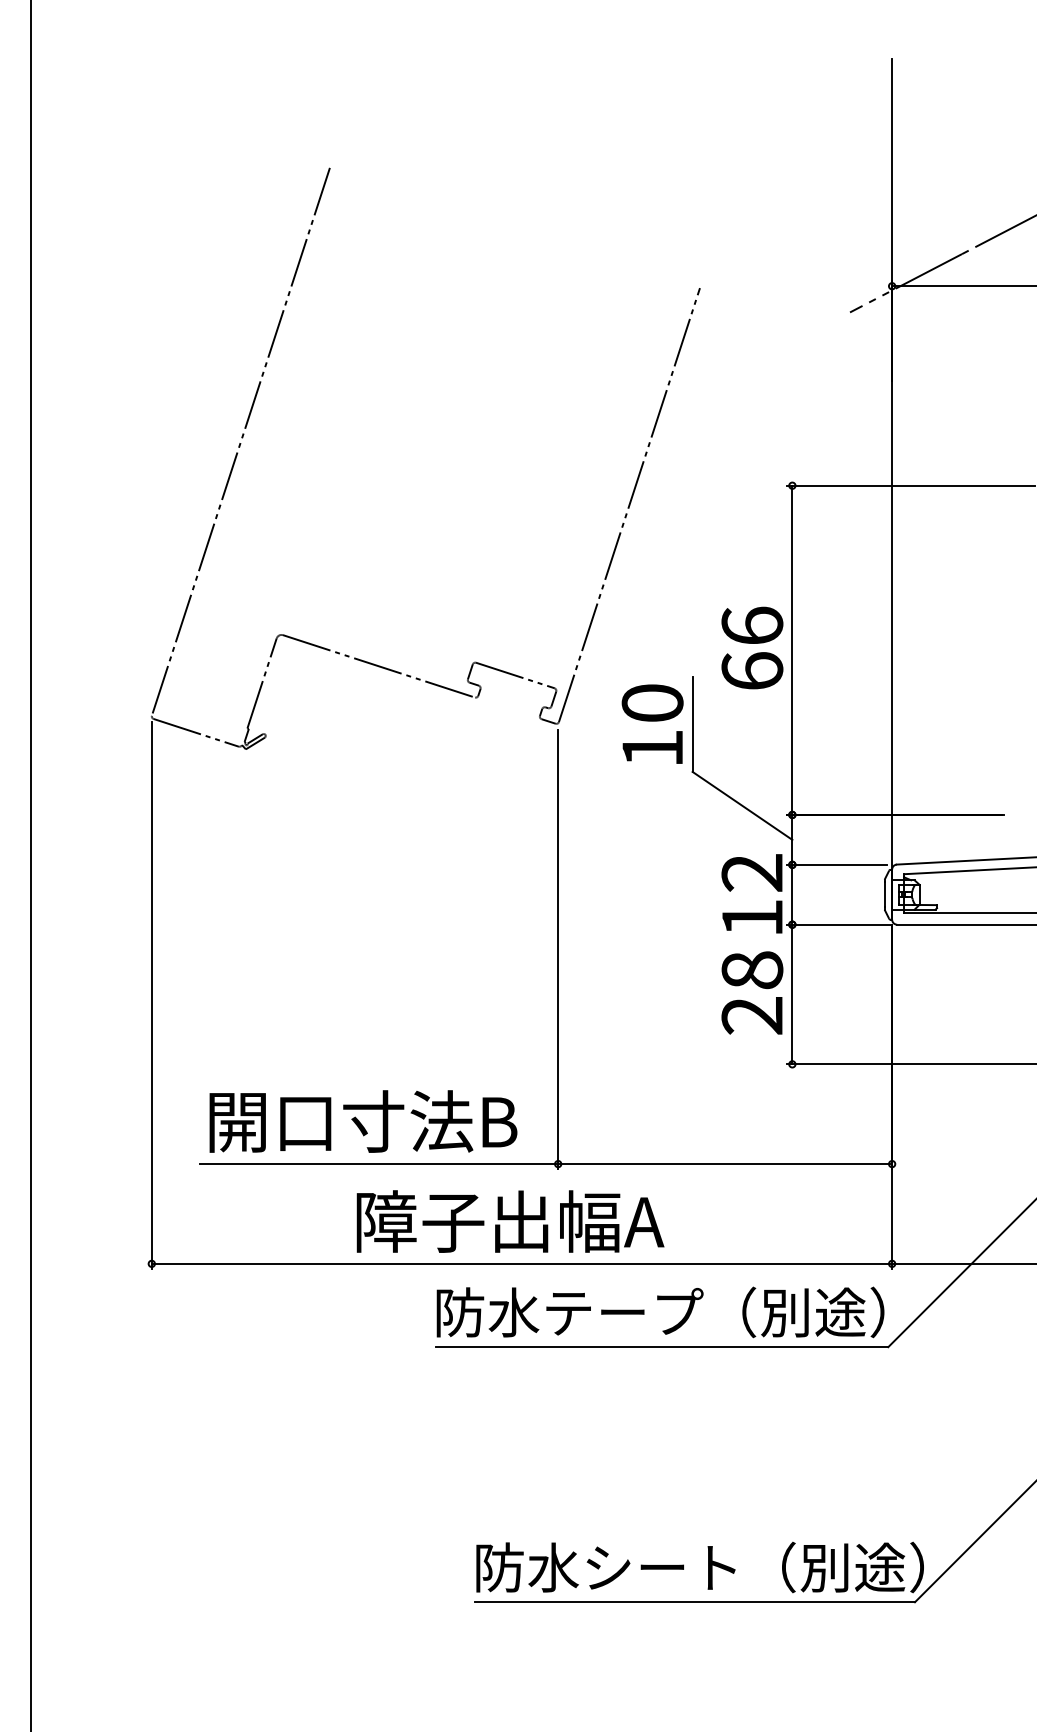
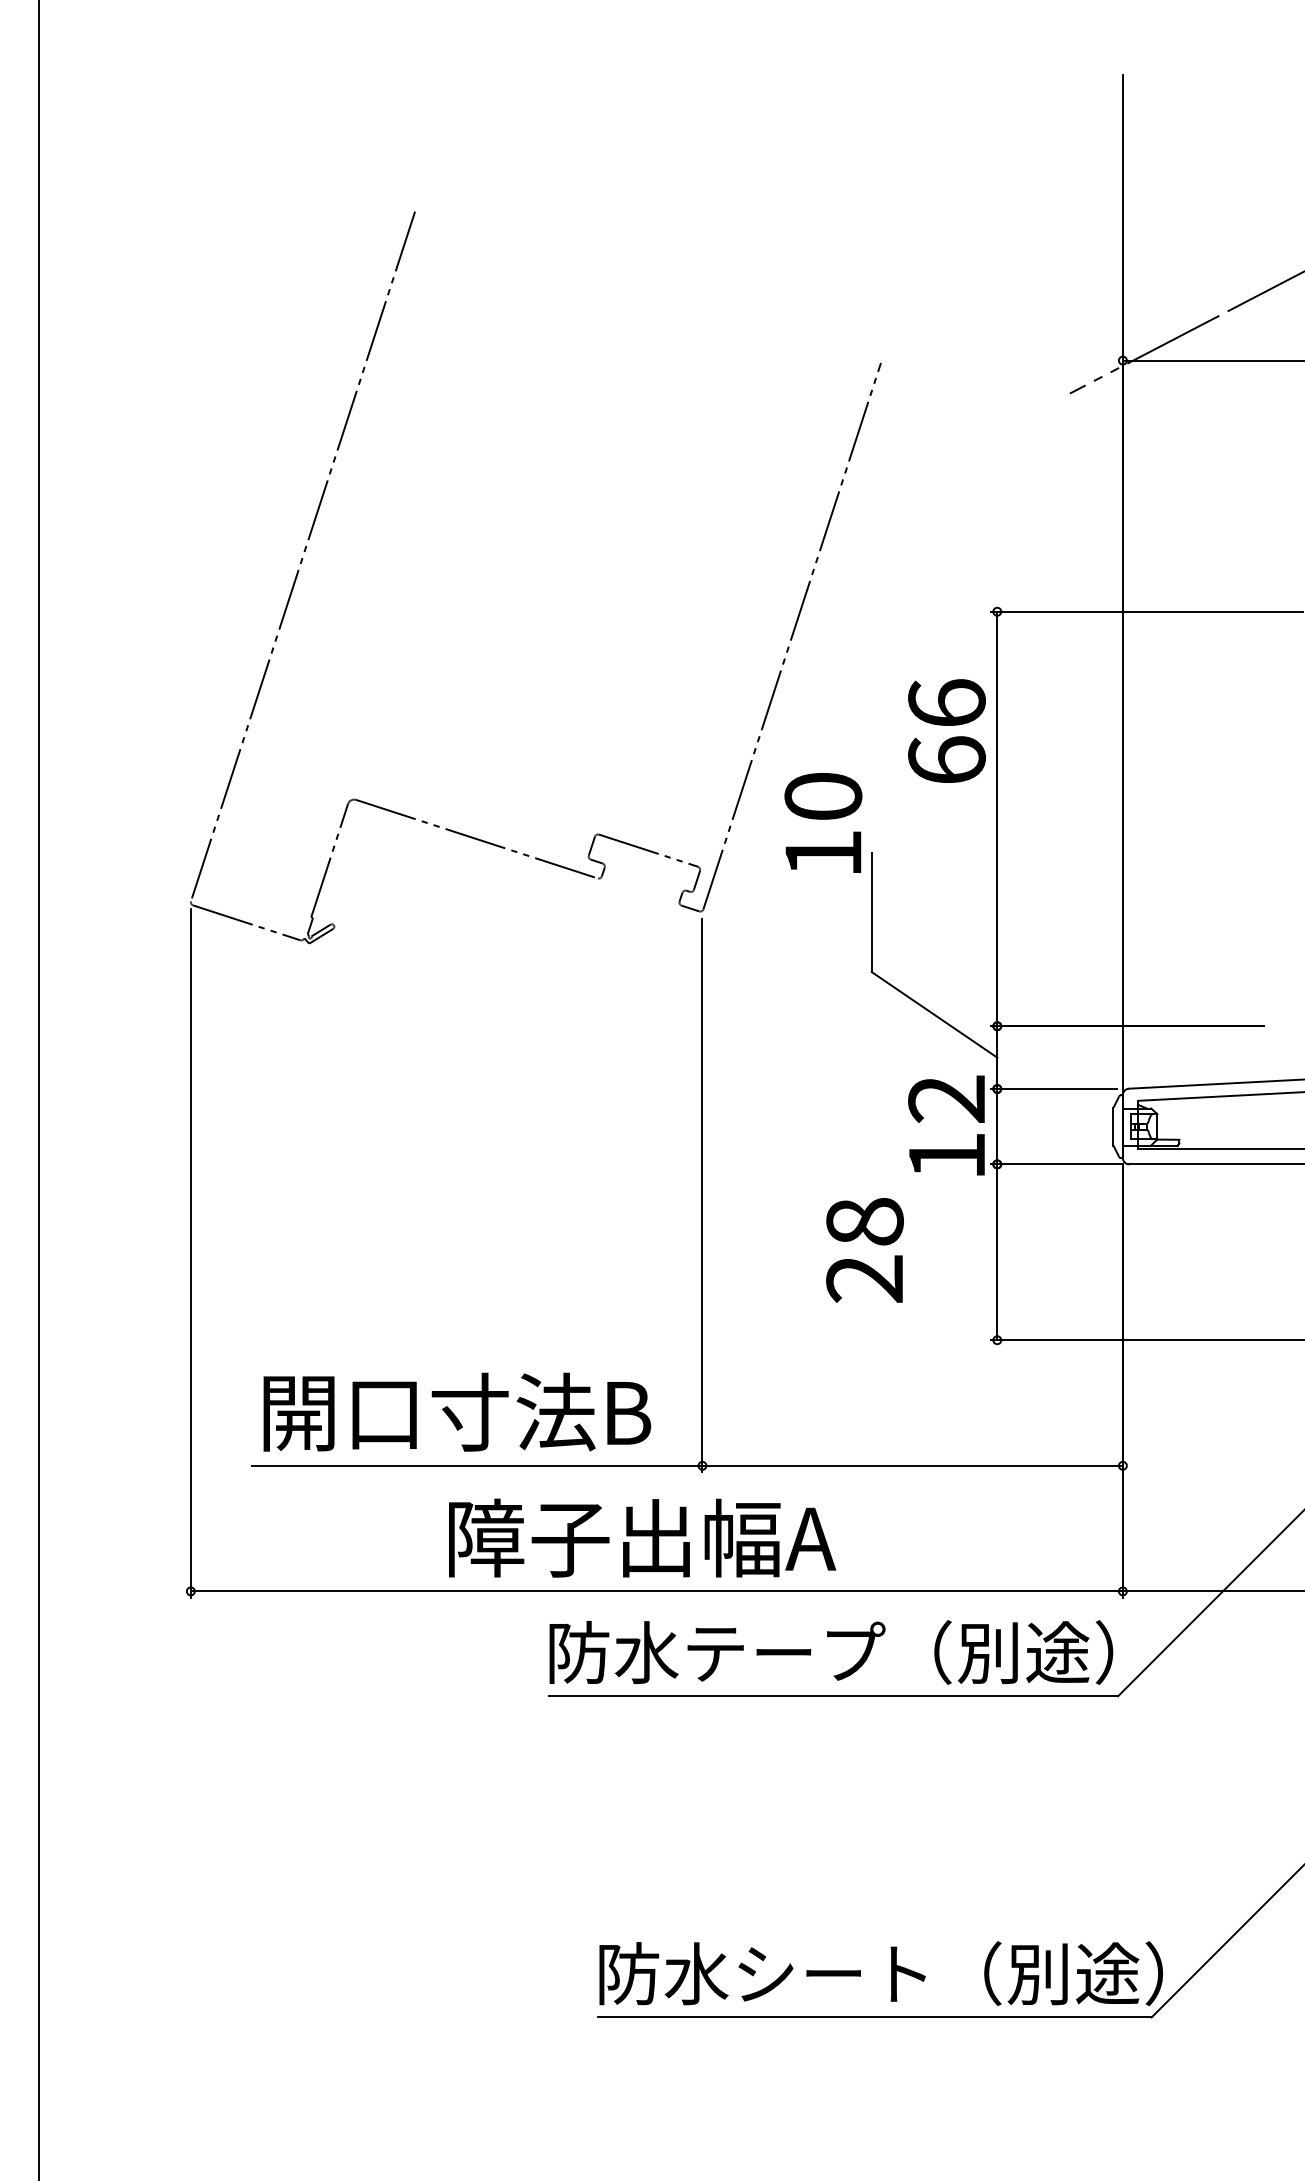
text: (752, 647) -> (946, 730), moved
text: (652, 723) -> (823, 822), moved
text: (752, 993) -> (864, 1250), moved

